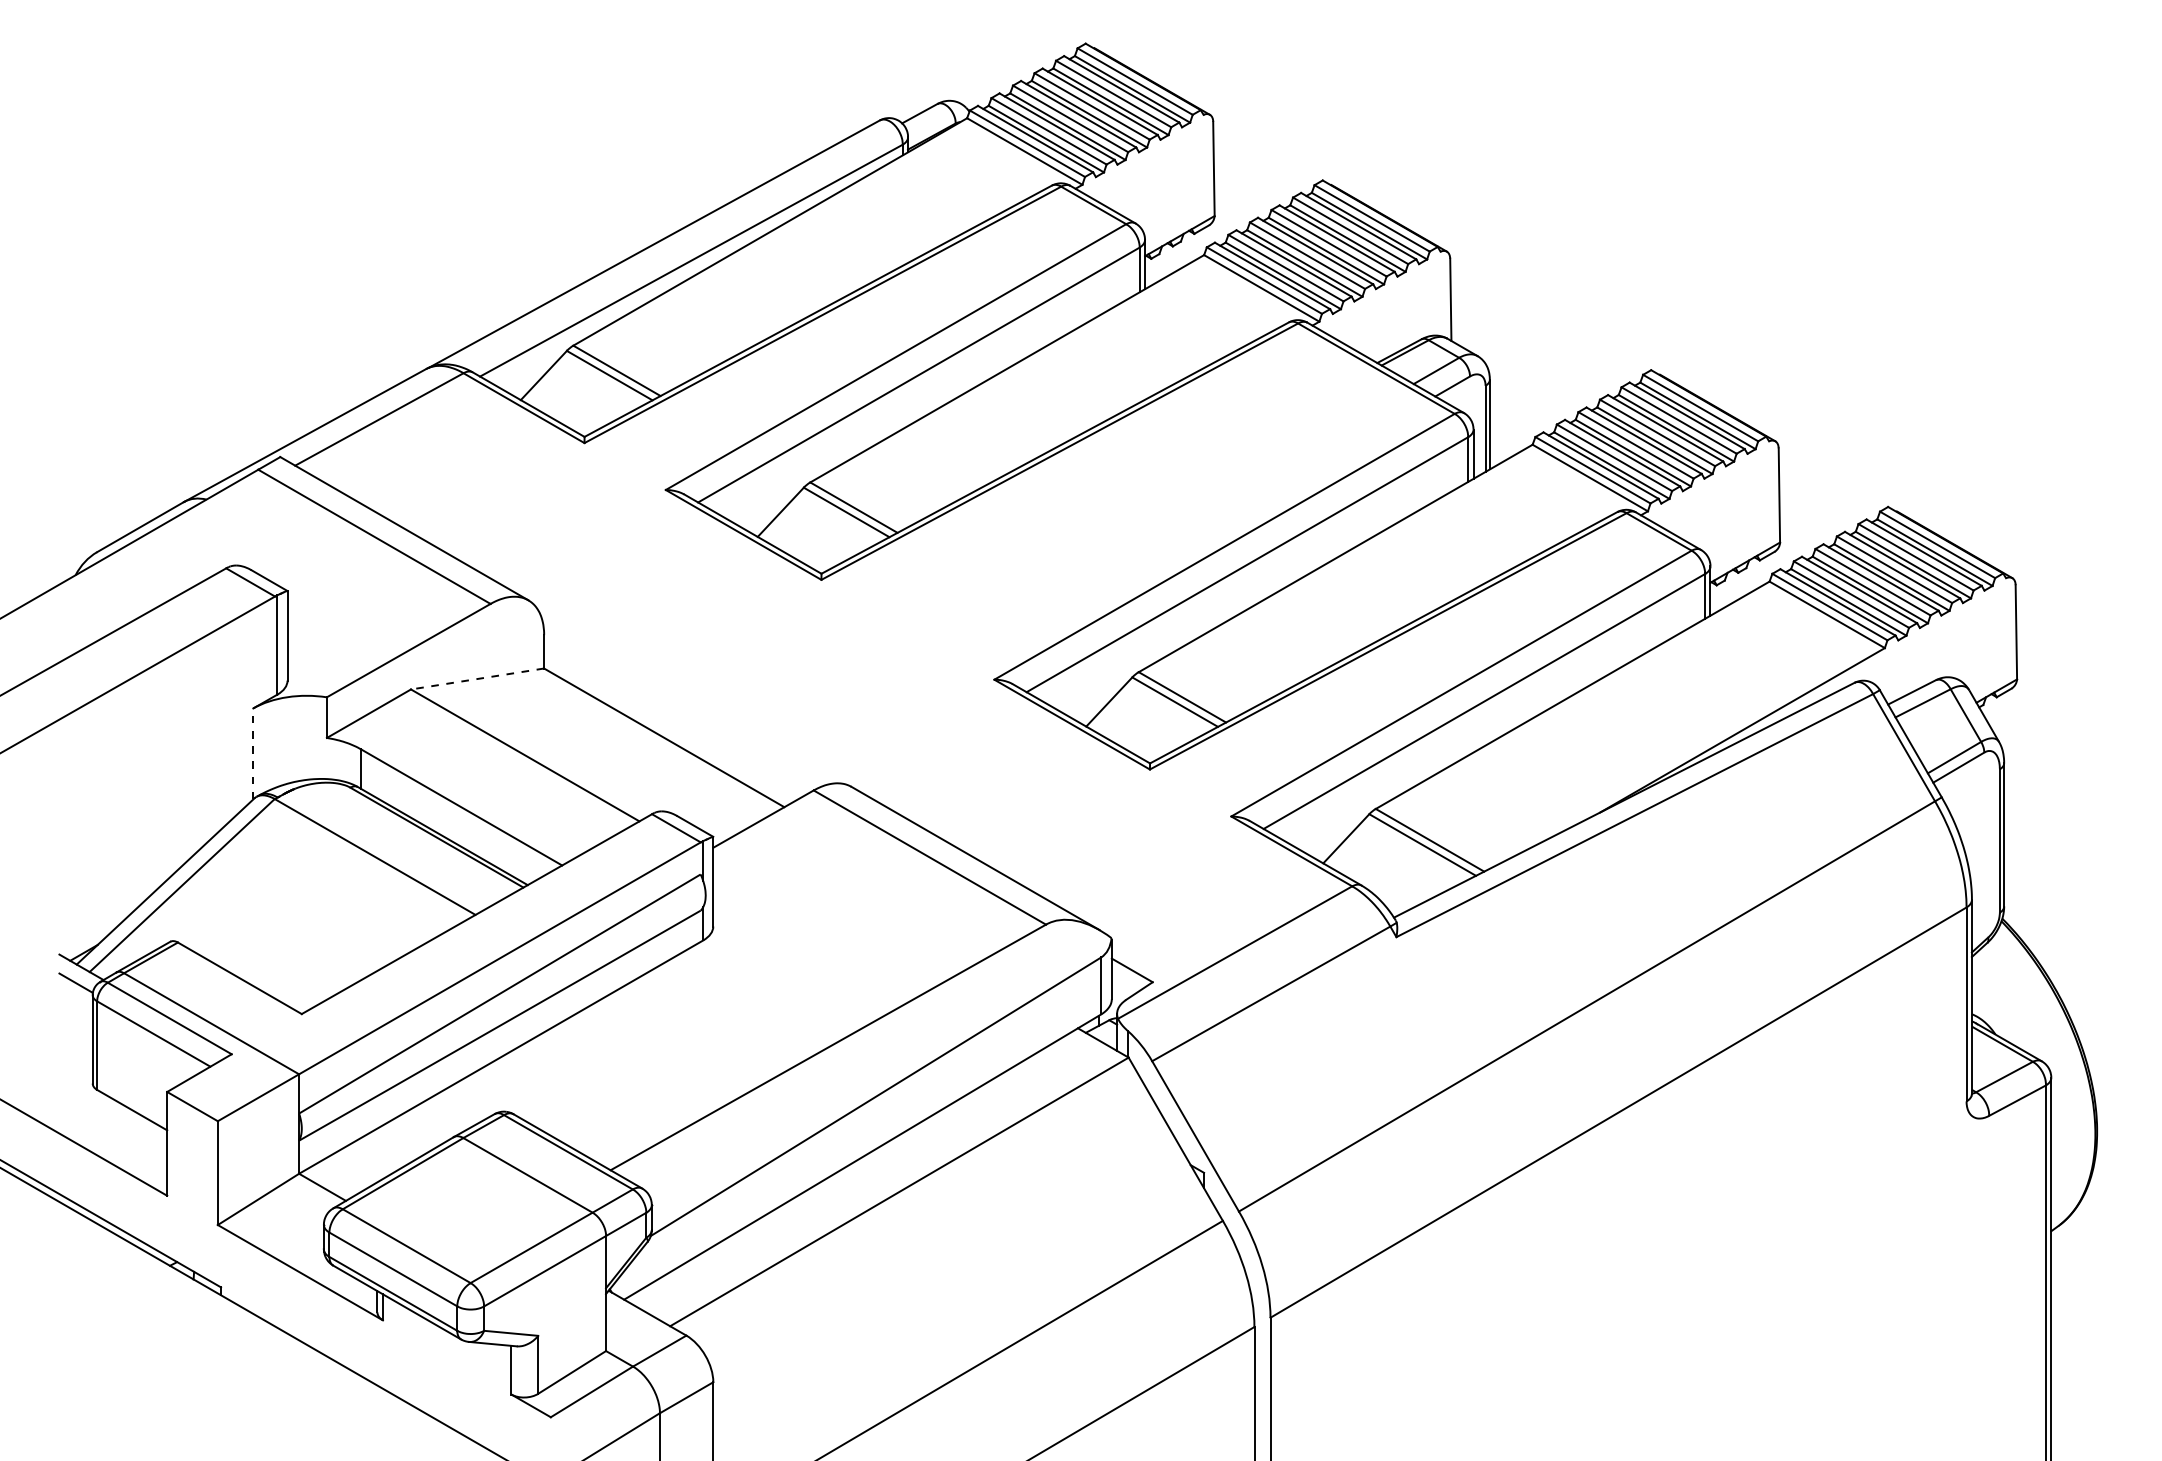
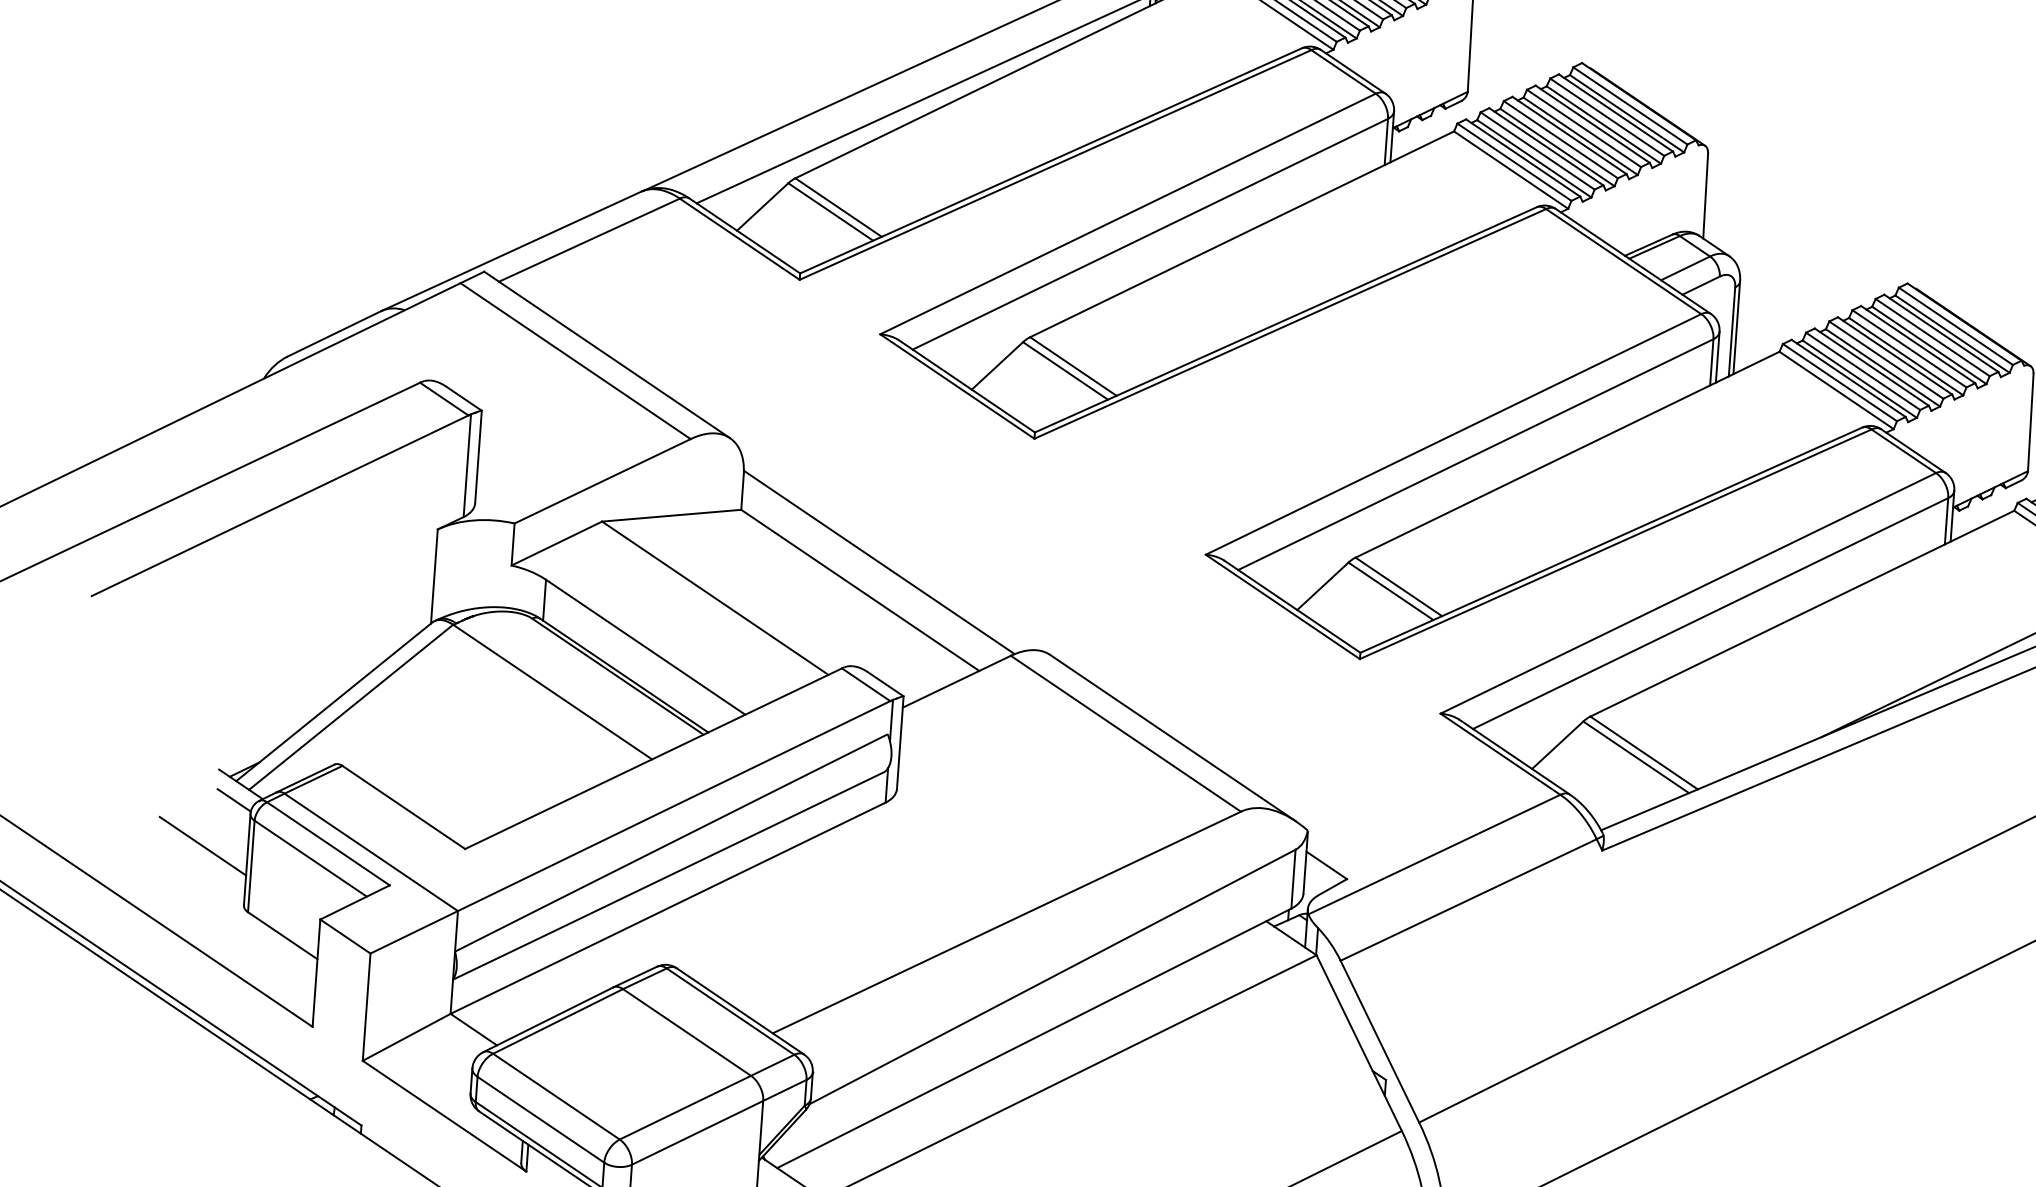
line: (477, 679) -> (671, 516), dashed -> solid
line: (680, 709) -> (879, 562), added
line: (253, 753) -> (434, 576), dashed -> solid
line: (48, 1029) -> (202, 846), added

